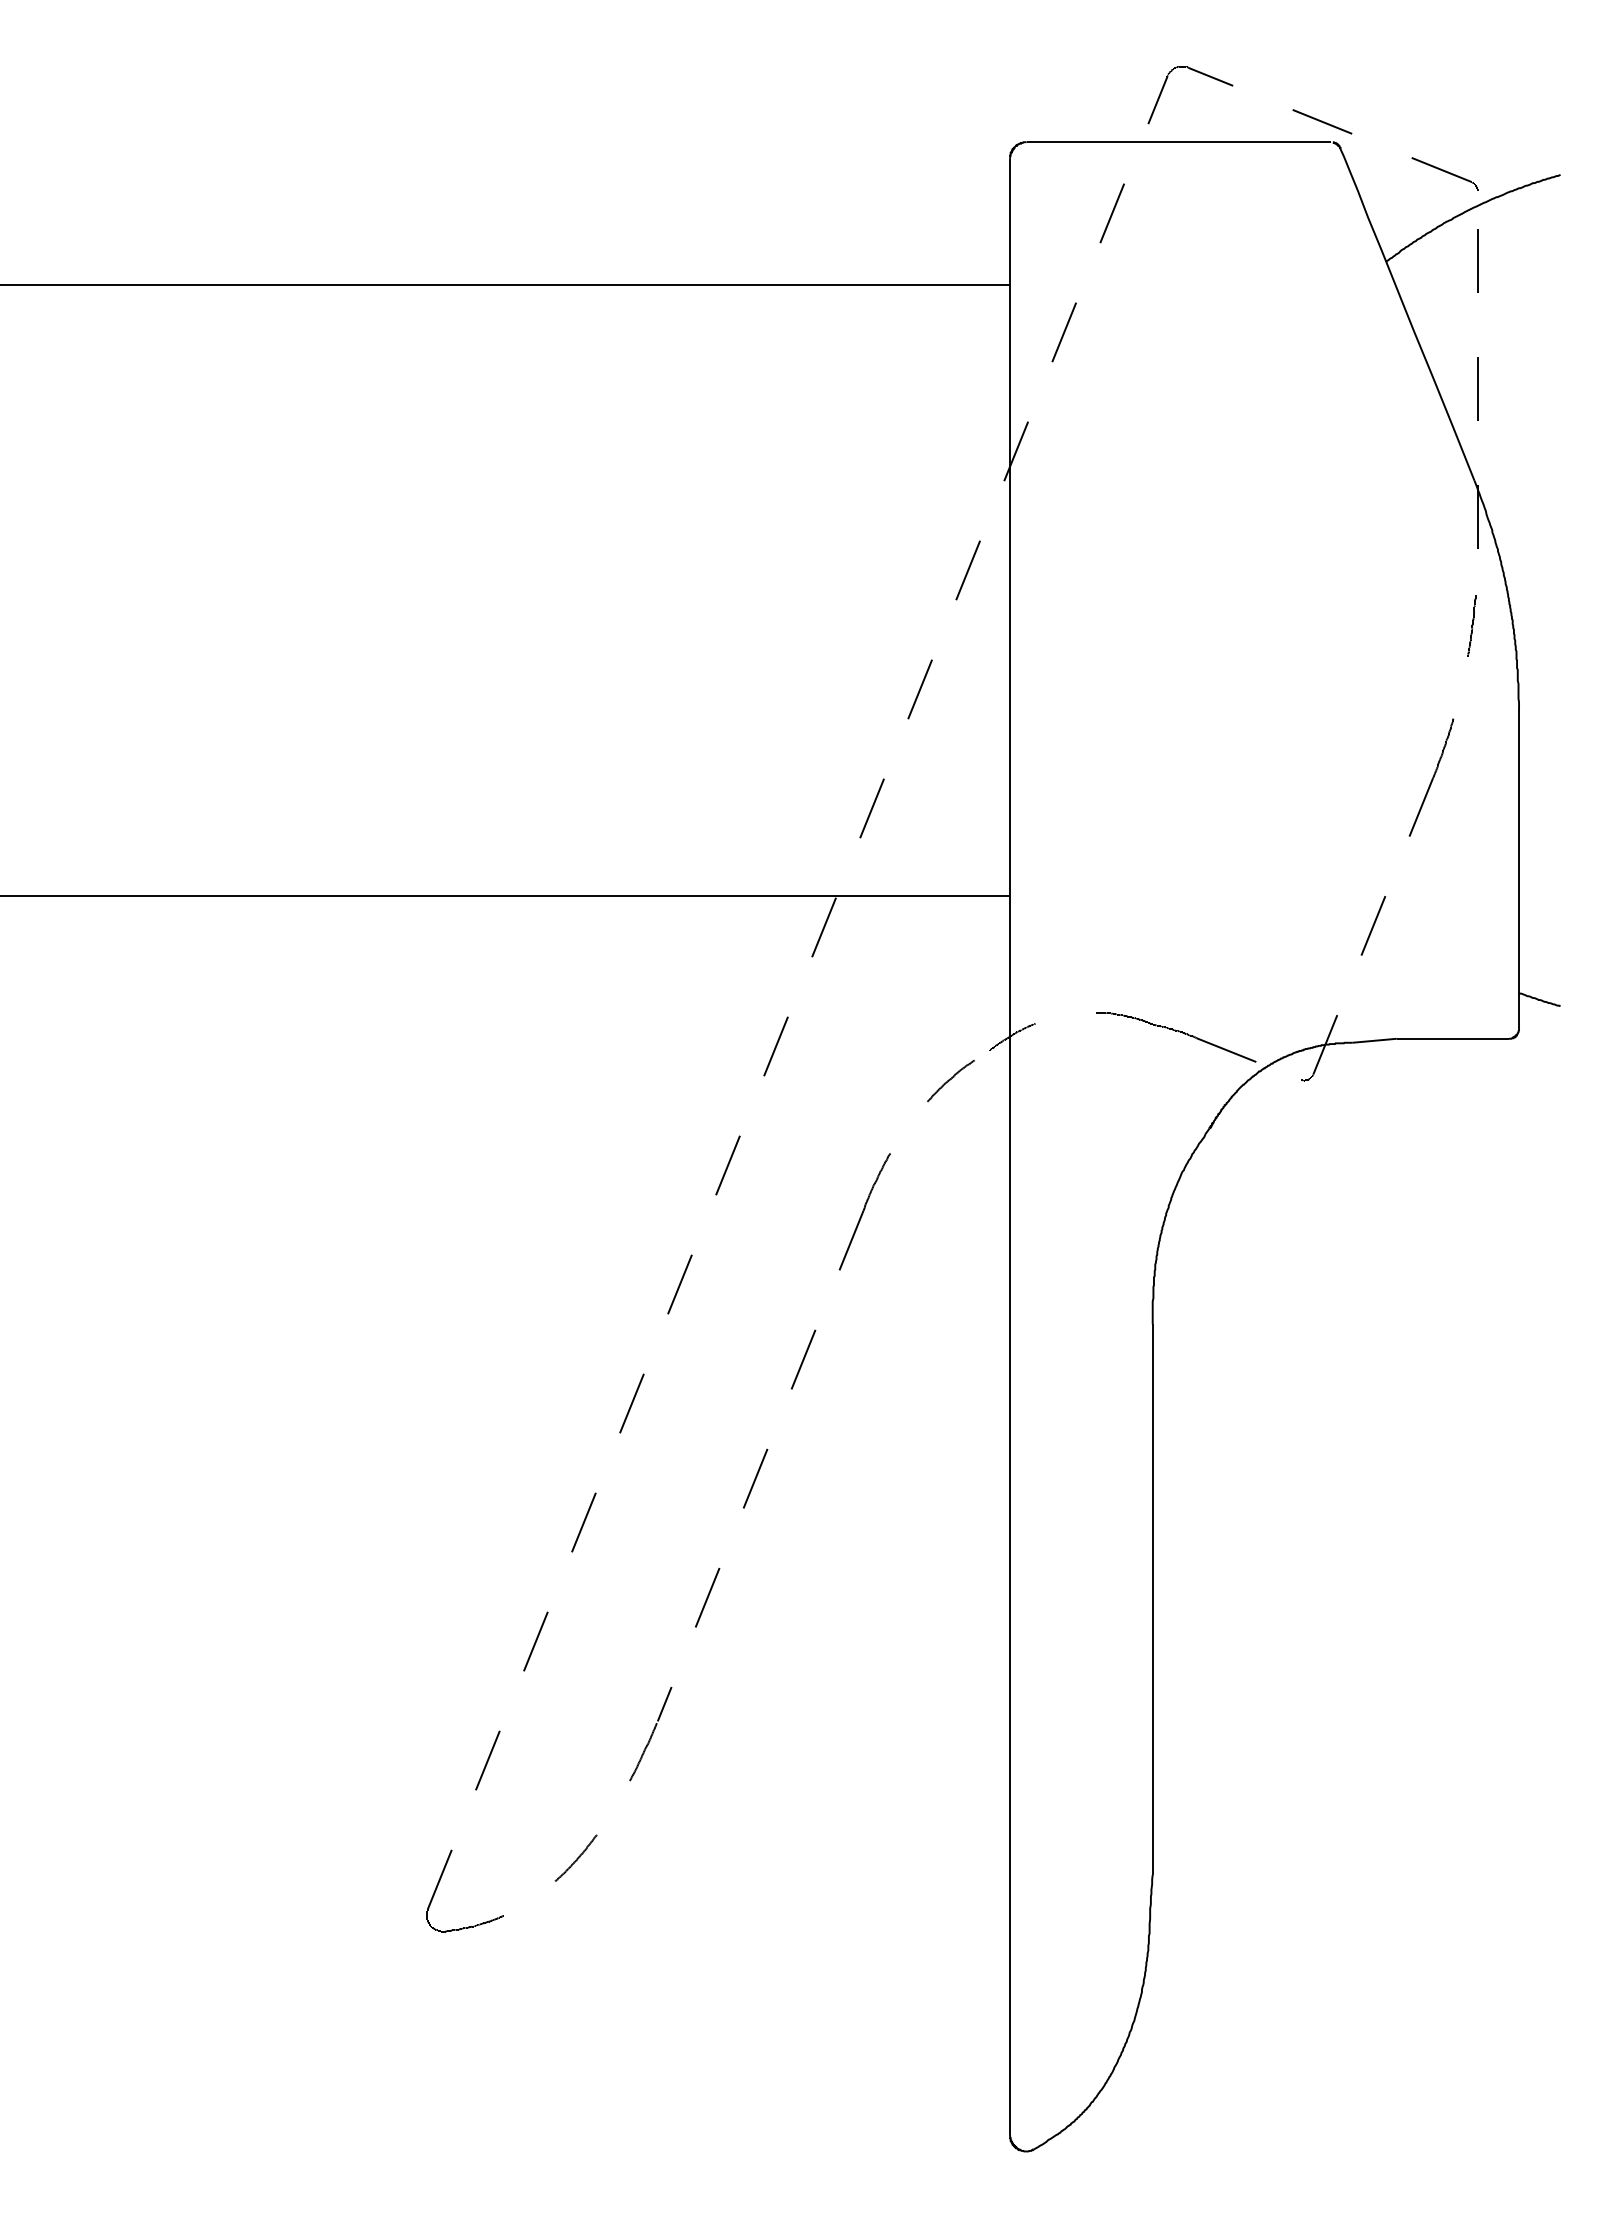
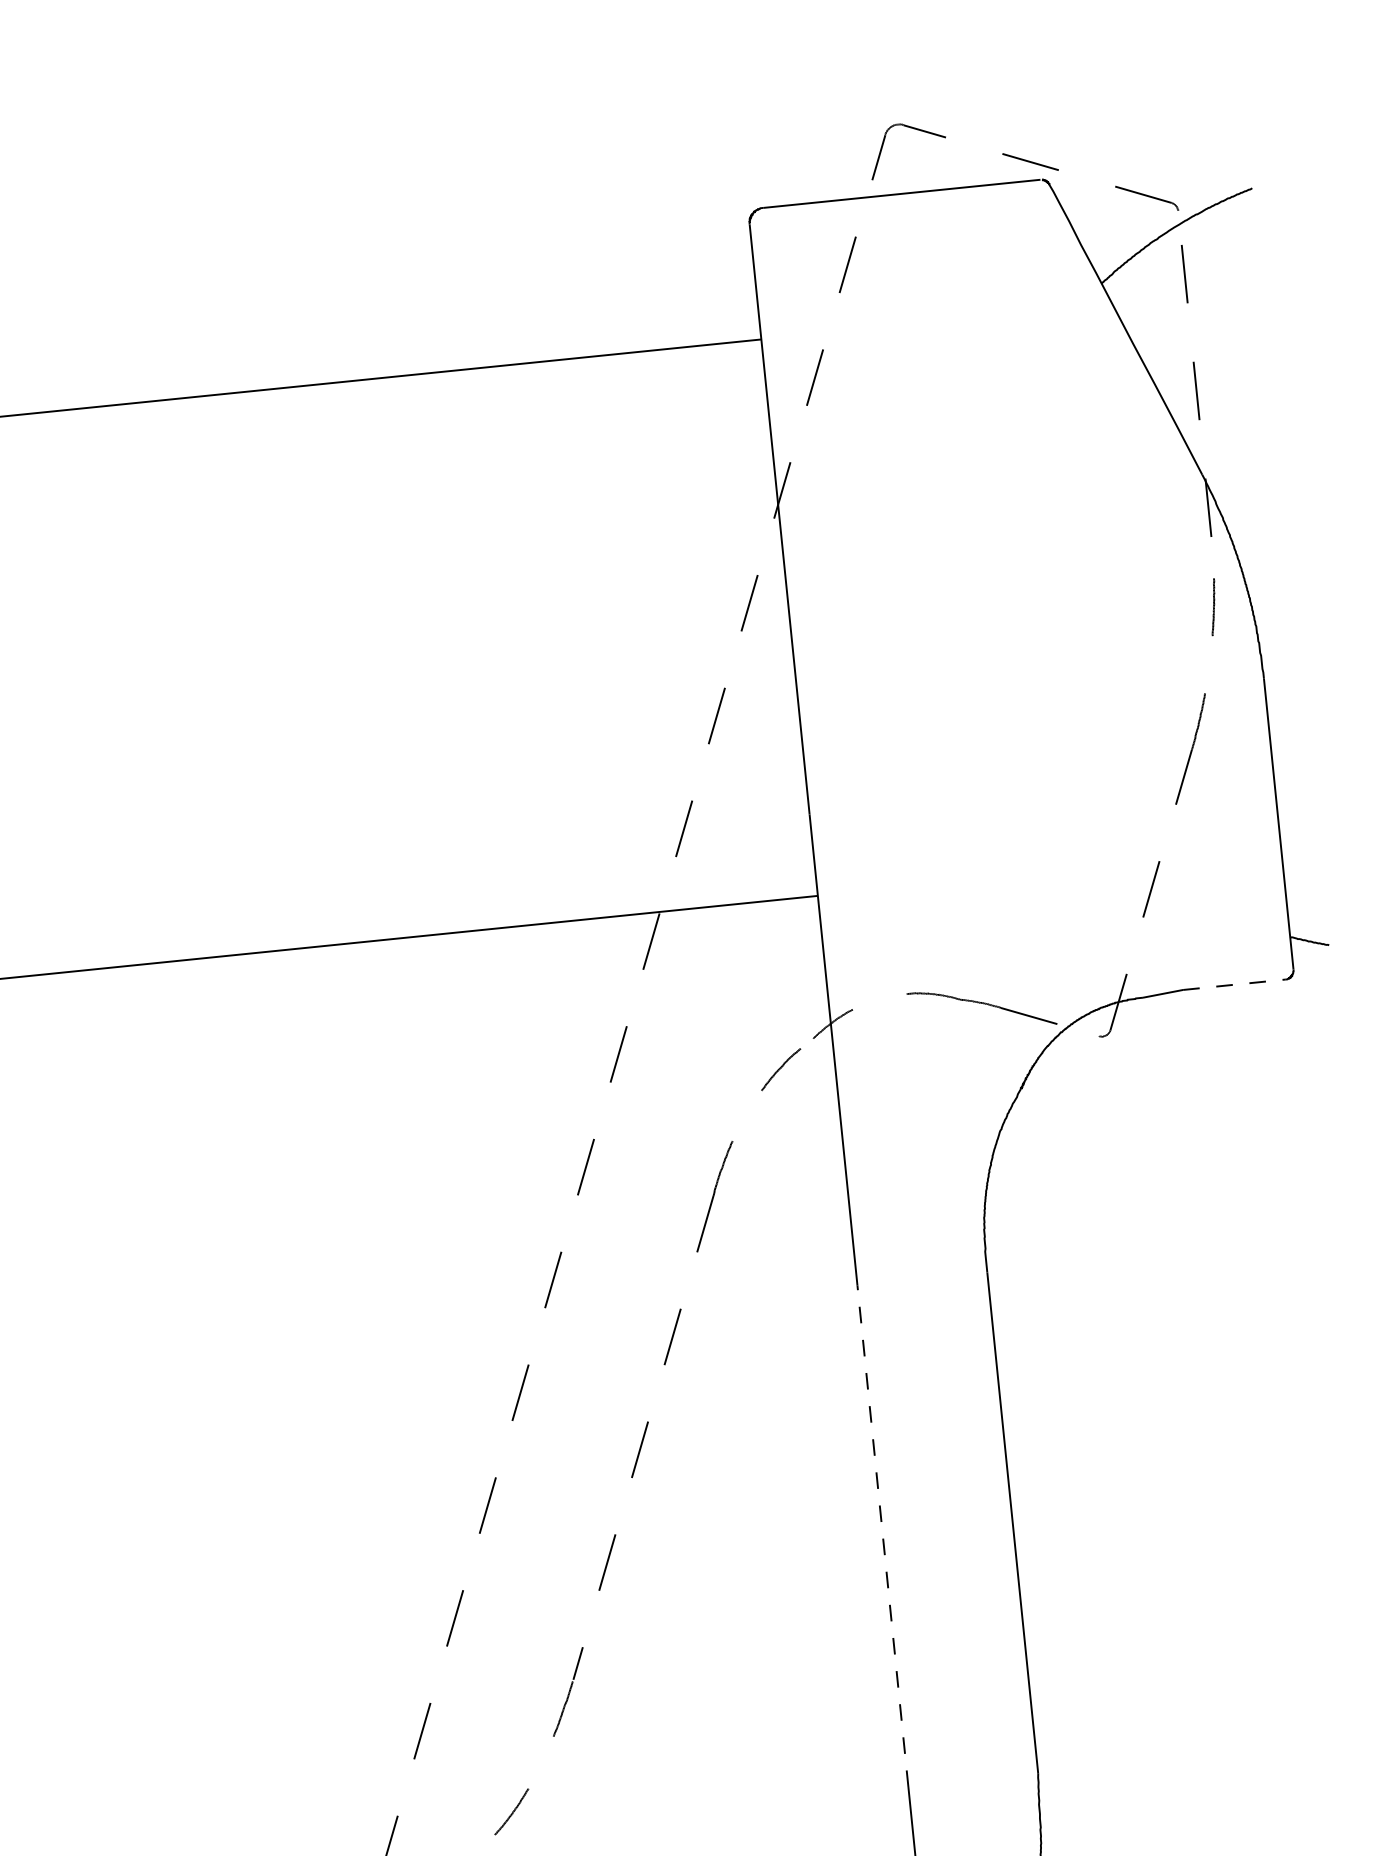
line: (1453, 1038) -> (1234, 984), solid -> dashed
line: (1010, 1599) -> (883, 1536), solid -> dashed

